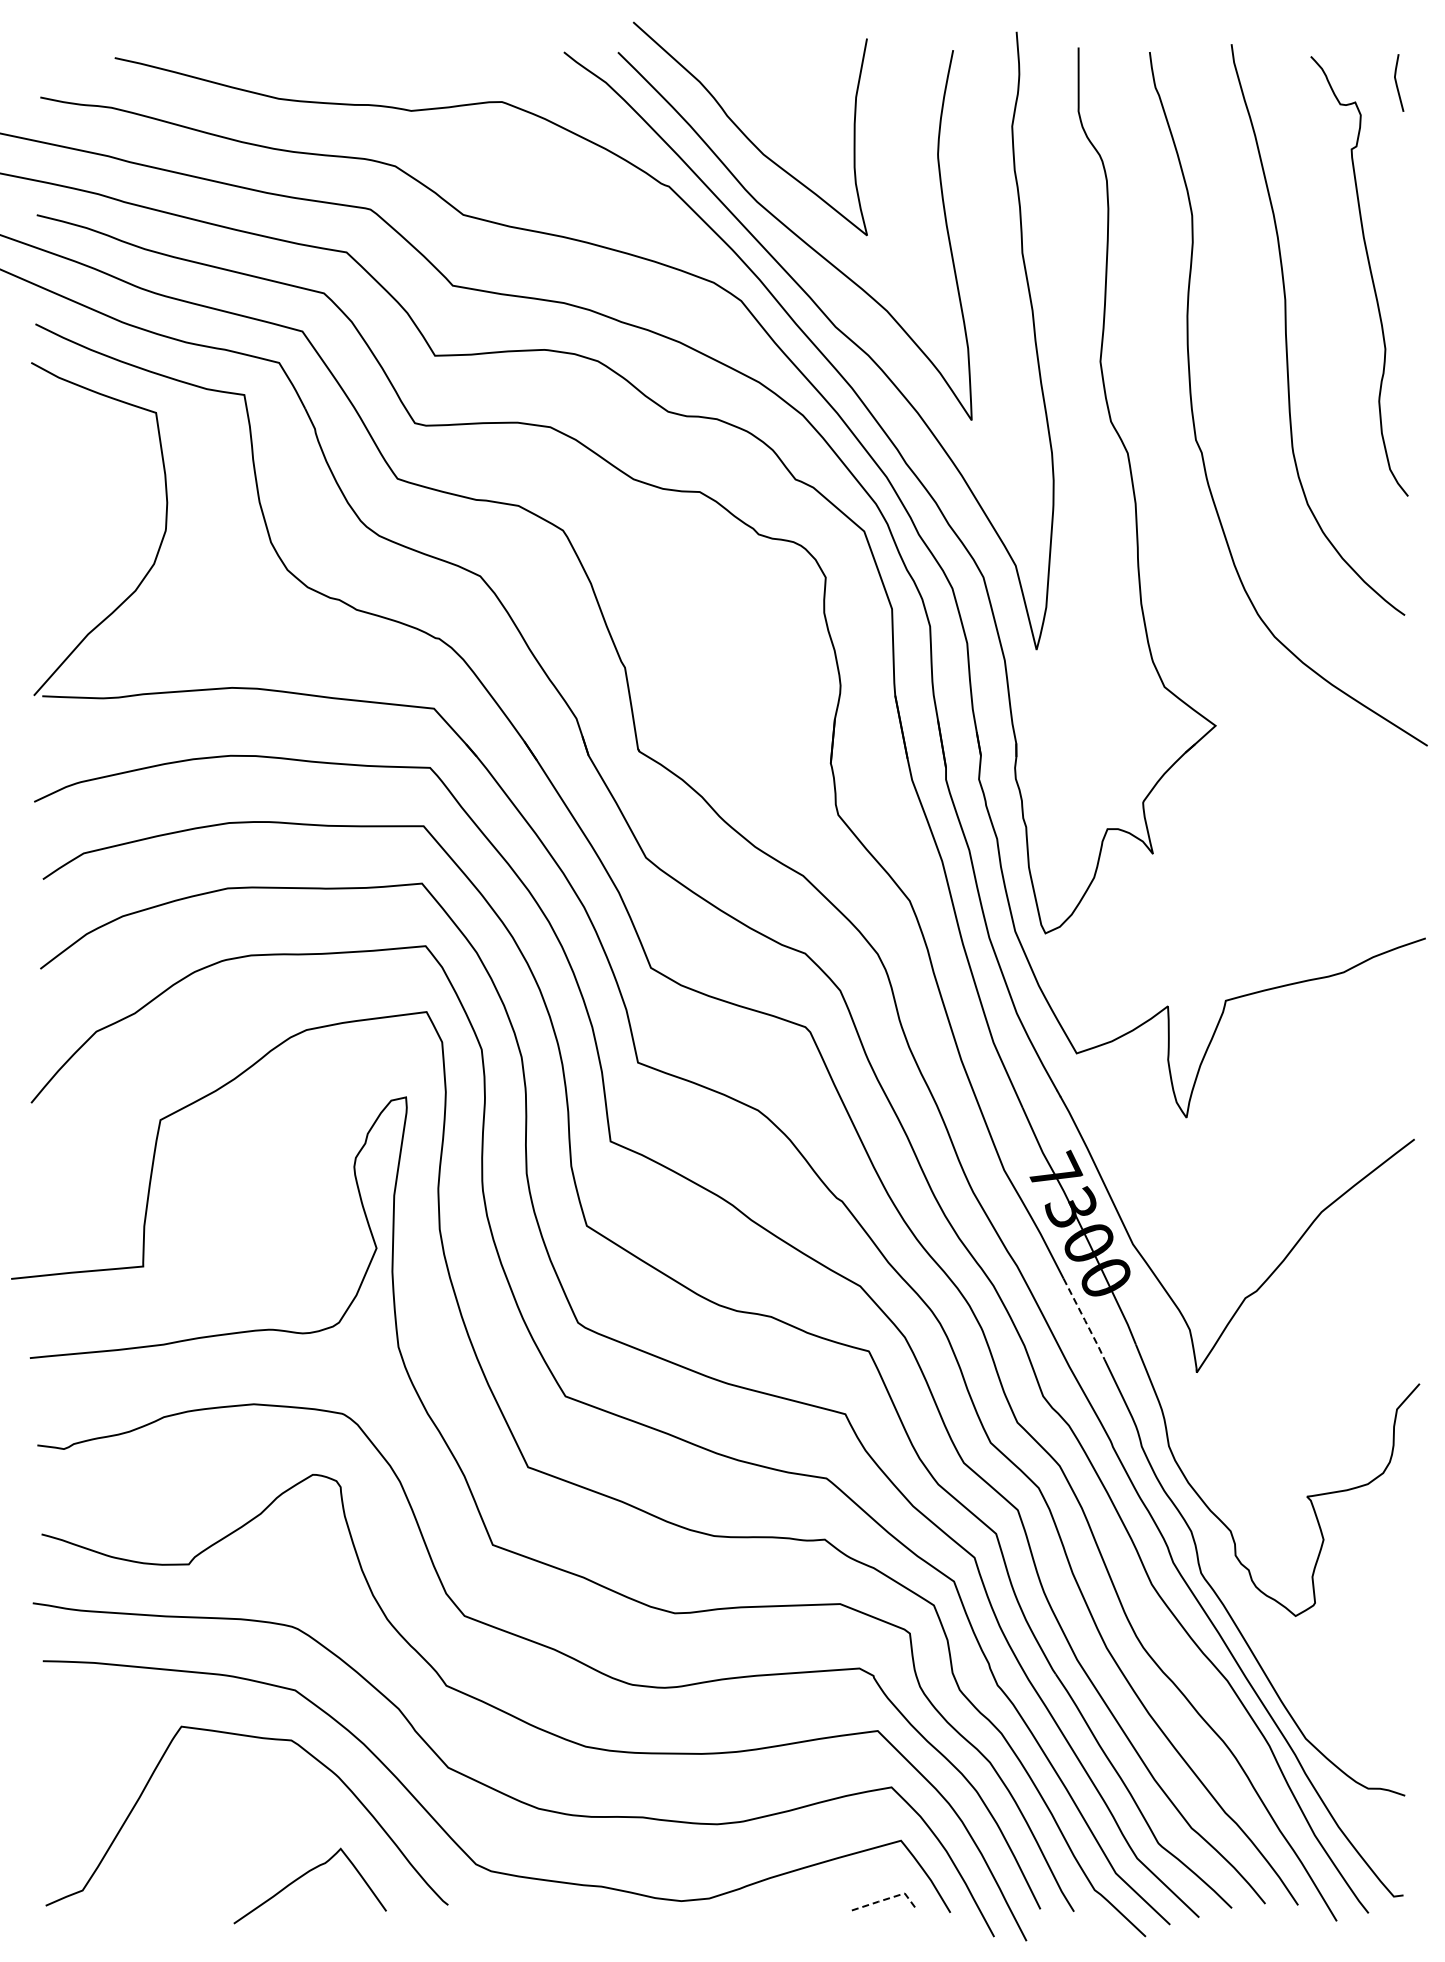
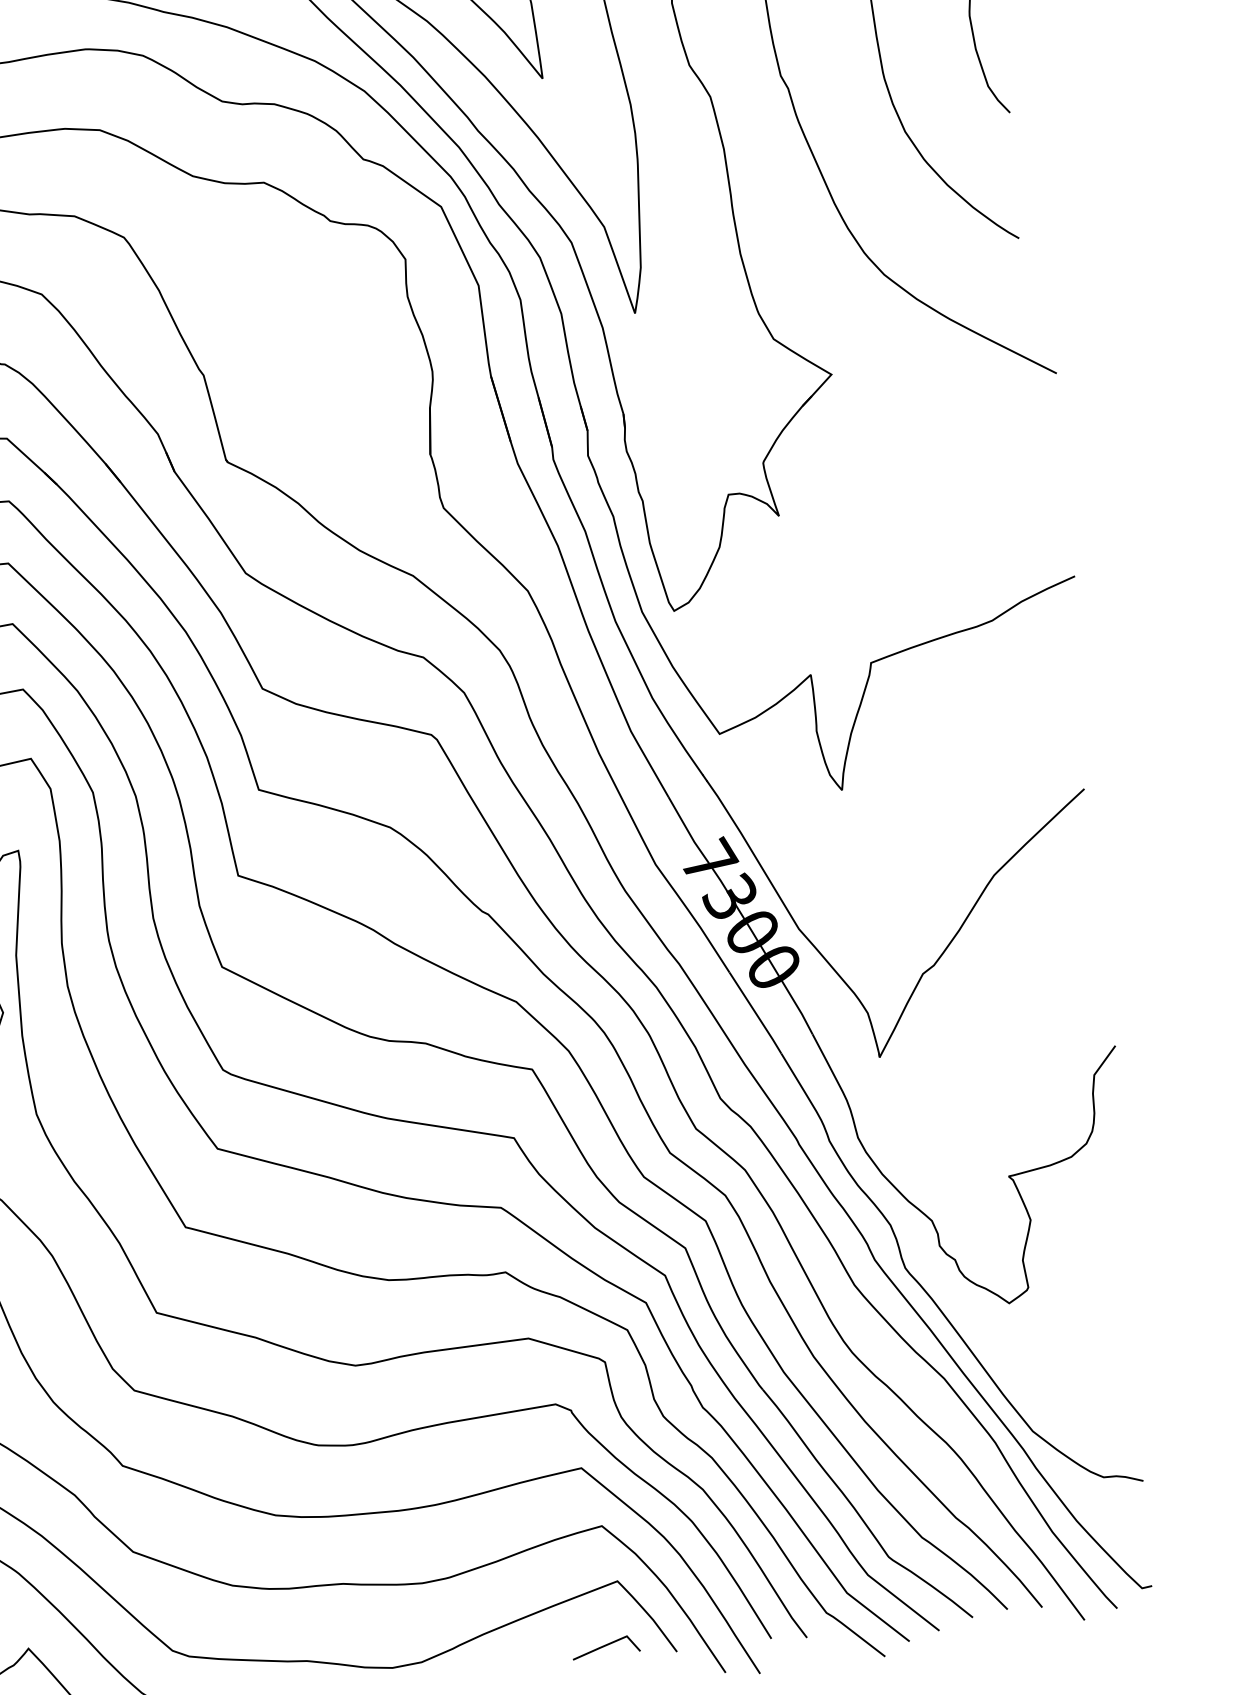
line: (1085, 1320) -> (756, 1014), dashed -> solid
line: (887, 1898) -> (609, 1643), dashed -> solid

